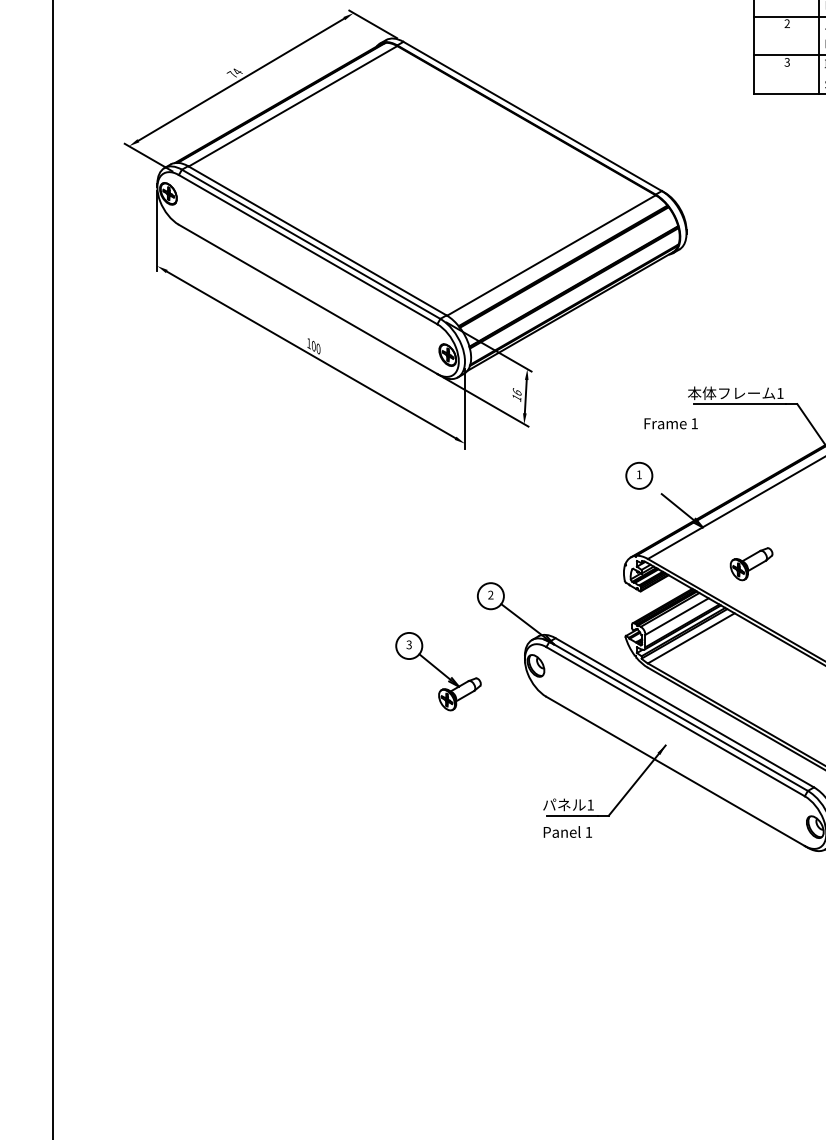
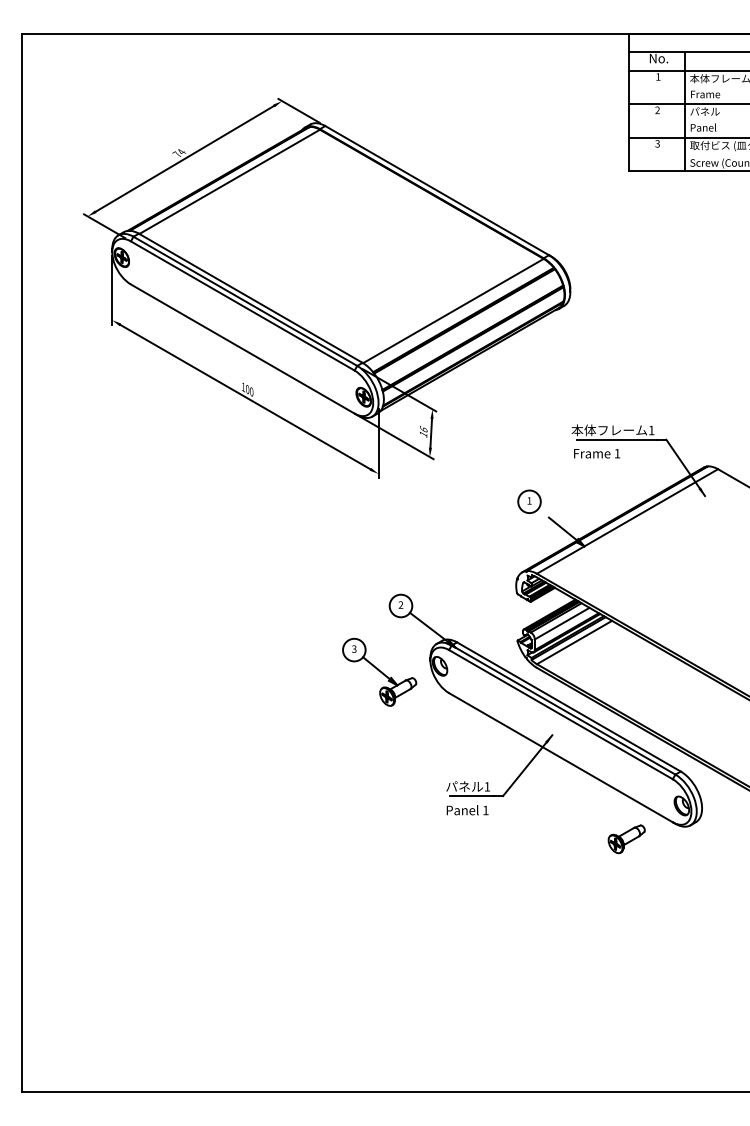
text: (671, 423) -> (597, 453), moved
part: (751, 564) -> (626, 839), moved
part: (438, 670) -> (379, 671), moved

